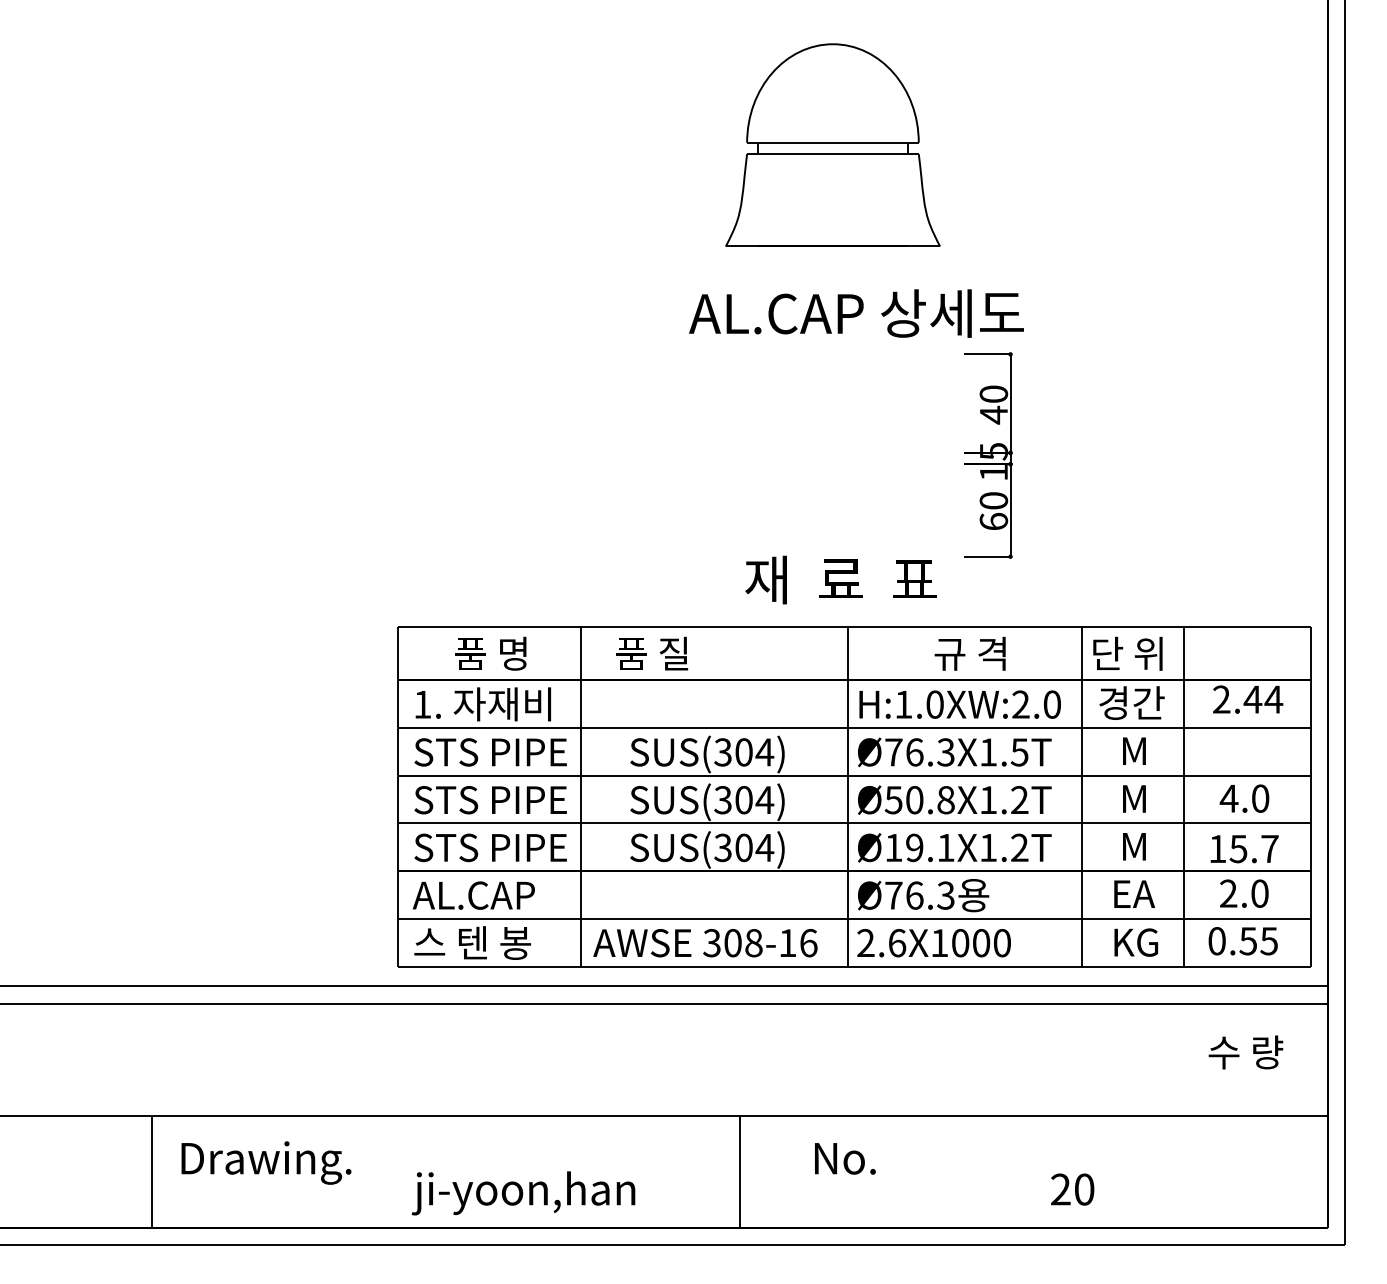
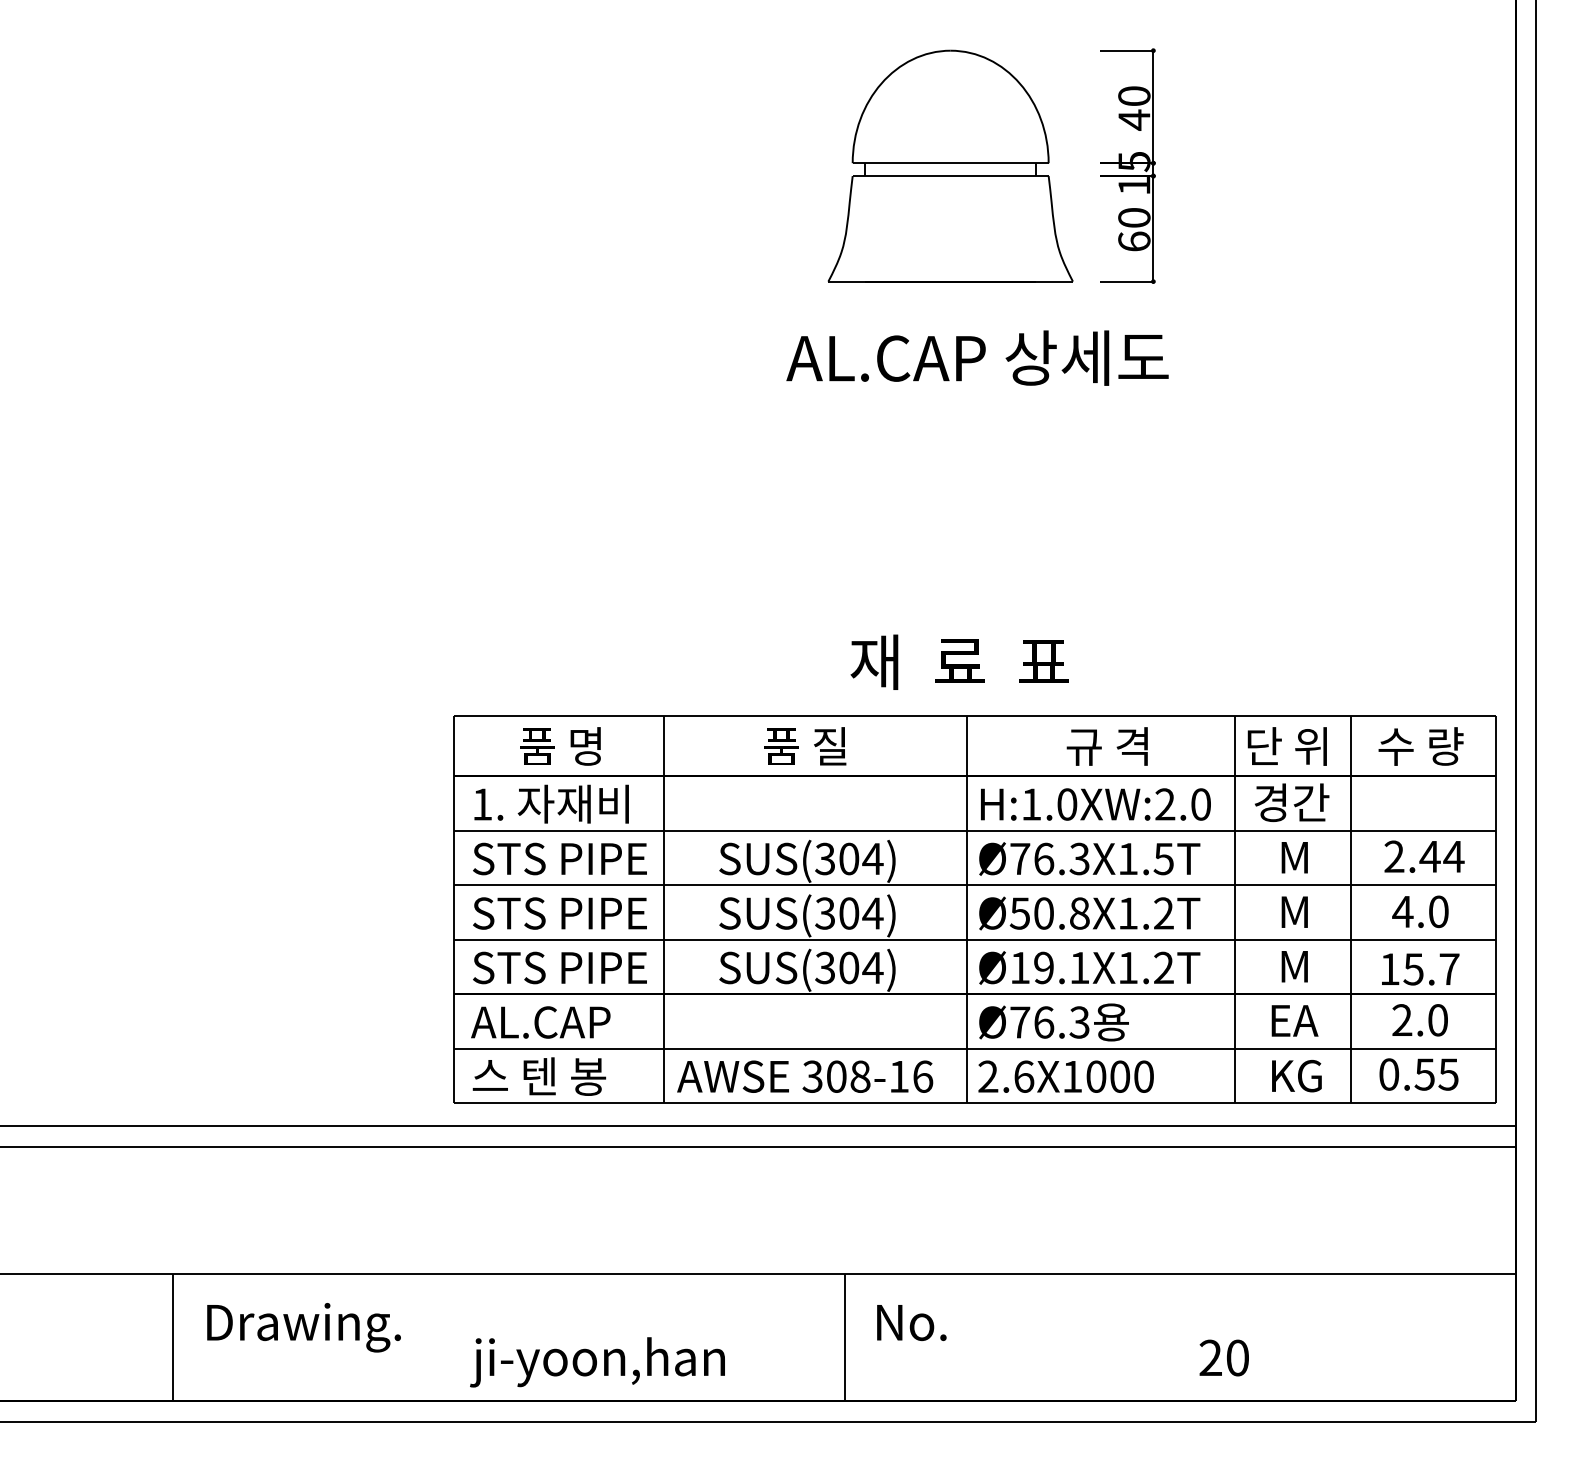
part: (987, 454) -> (1127, 165), moved
text: (652, 653) -> (805, 746), moved
text: (1248, 699) -> (1424, 856), moved
text: (1245, 1052) -> (1420, 746), moved
text: (845, 1158) -> (911, 1322), moved

